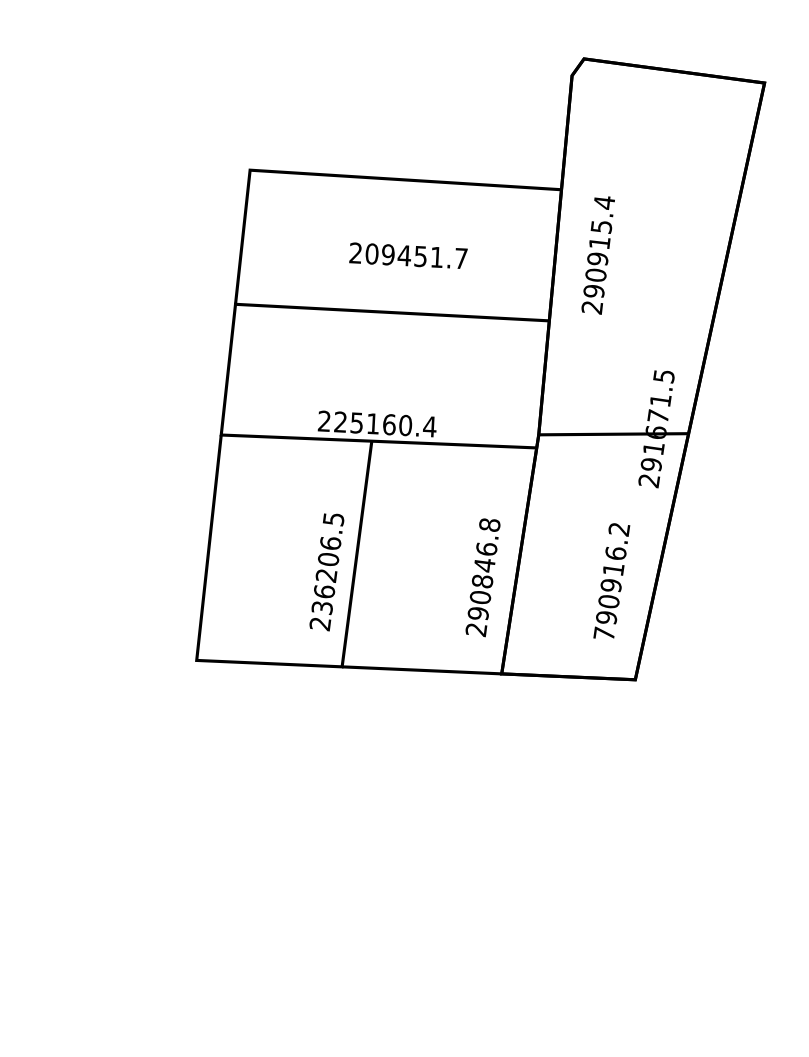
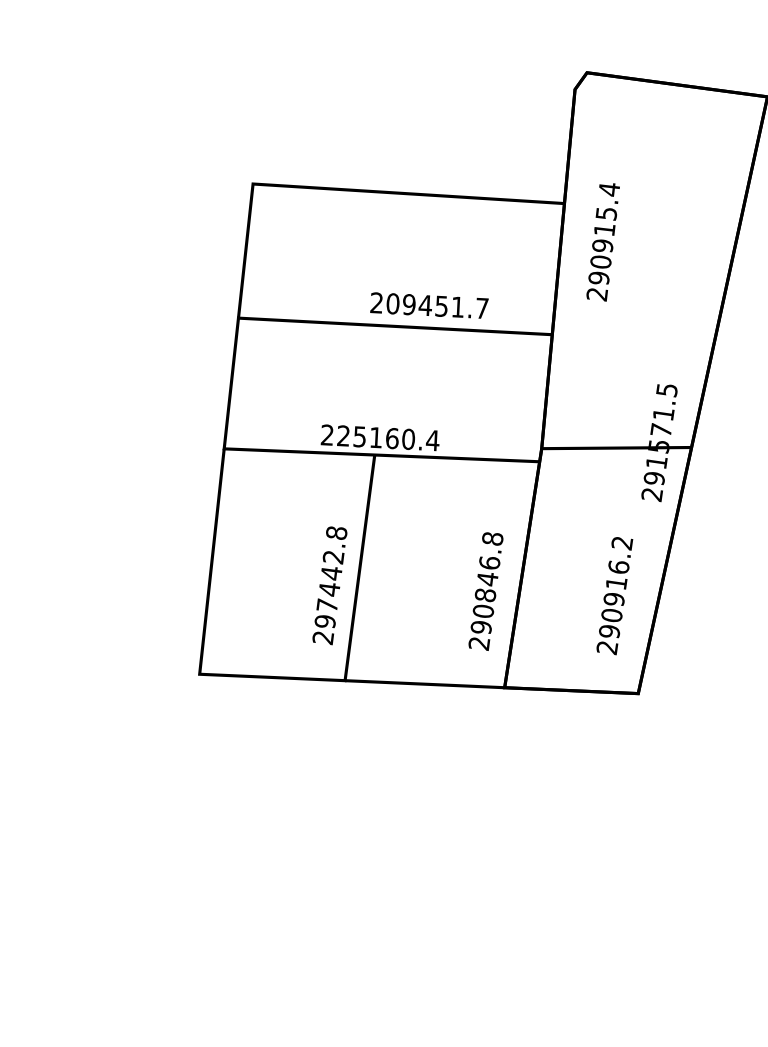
text: (408, 255) -> (429, 305), moved
text: (597, 255) -> (602, 242), moved
text: (655, 432) -> (658, 446), 291671.5 -> 291571.5
text: (327, 563) -> (330, 577), 236206.5 -> 297442.8
text: (604, 633) -> (607, 647), 790916.2 -> 290916.2

